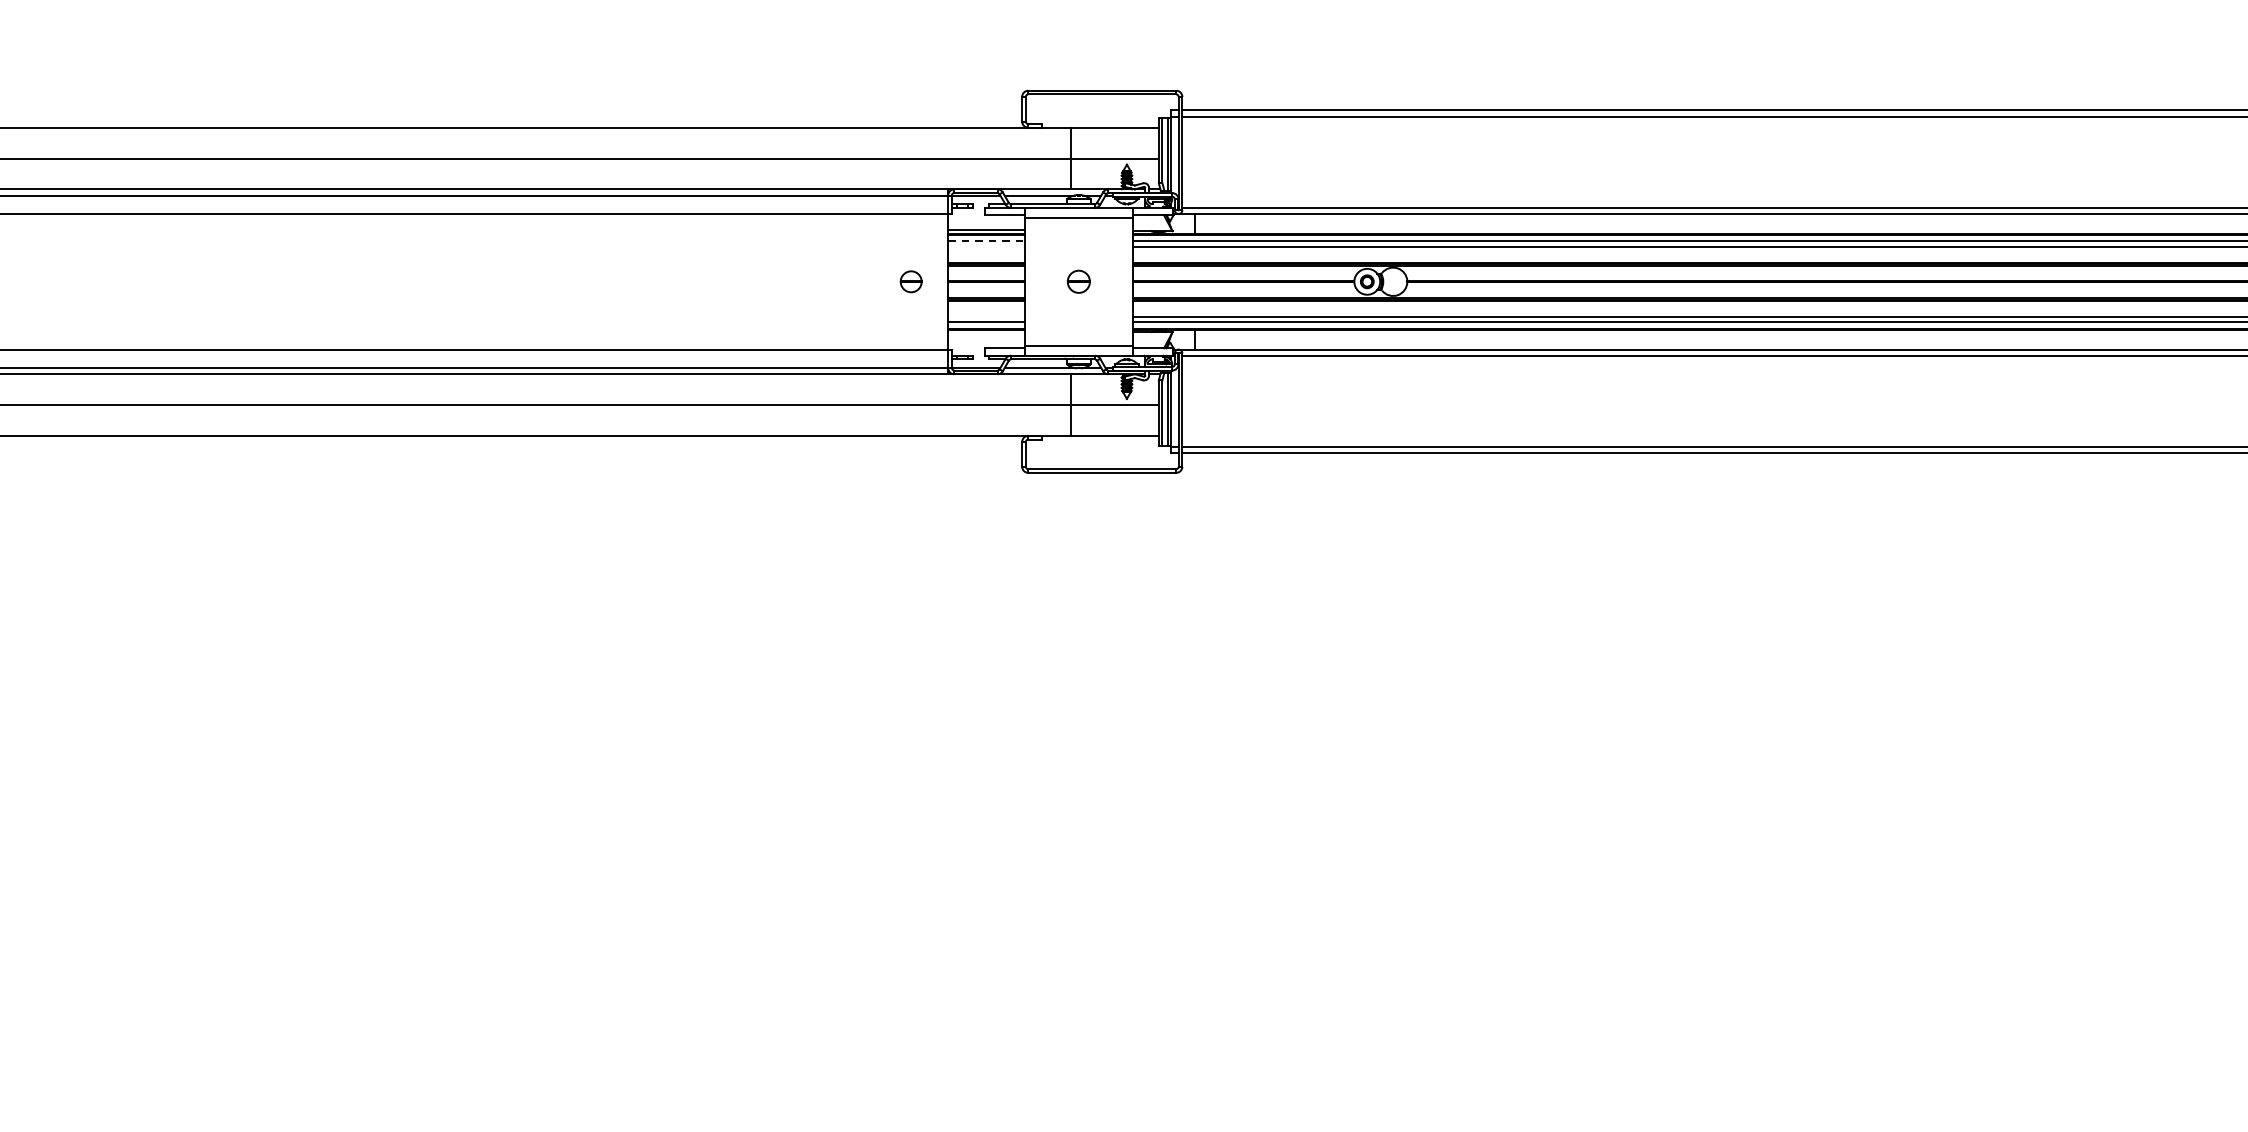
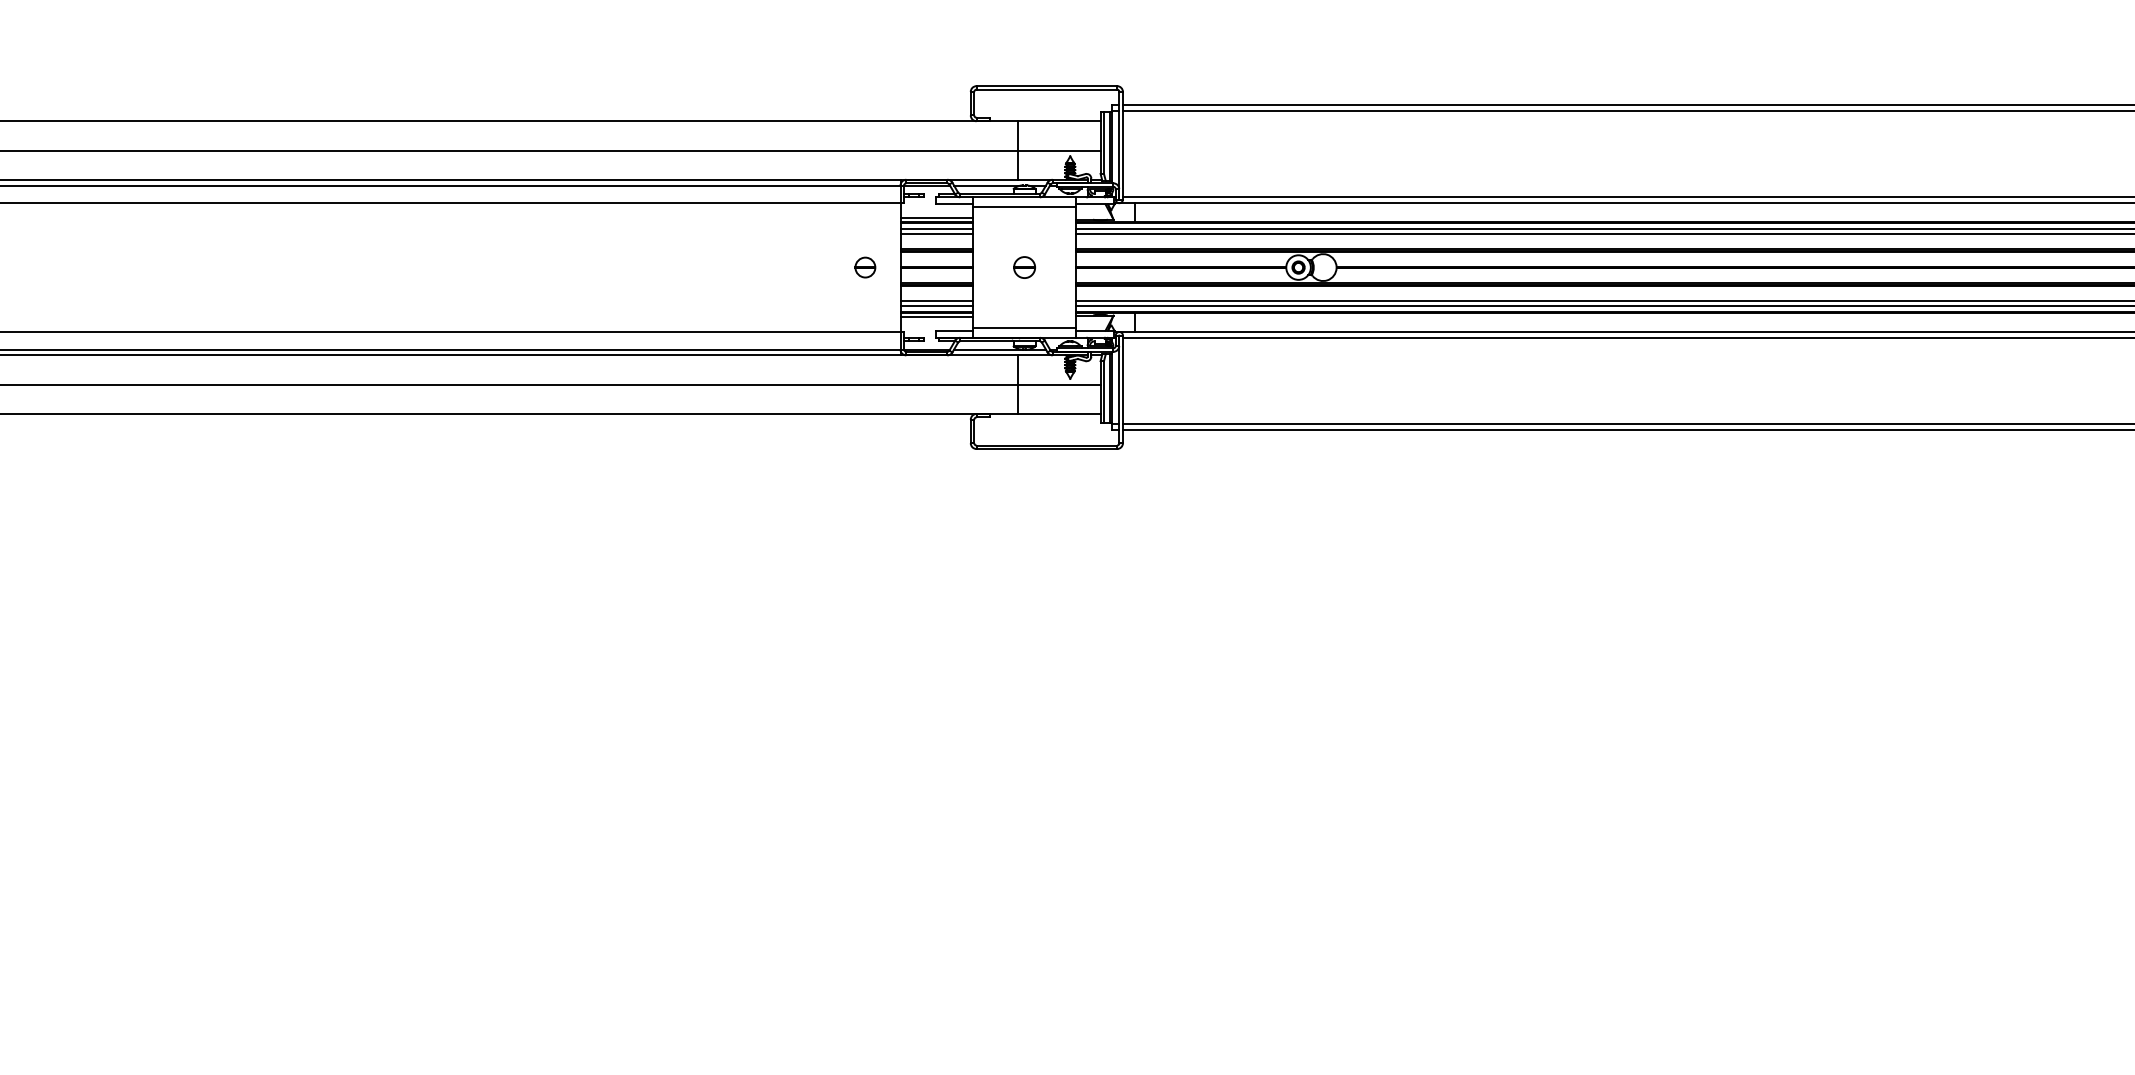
line: (987, 240) -> (937, 228), dashed -> solid
line: (986, 246) -> (936, 234), added
line: (986, 316) -> (936, 300), added
line: (986, 333) -> (936, 316), added

